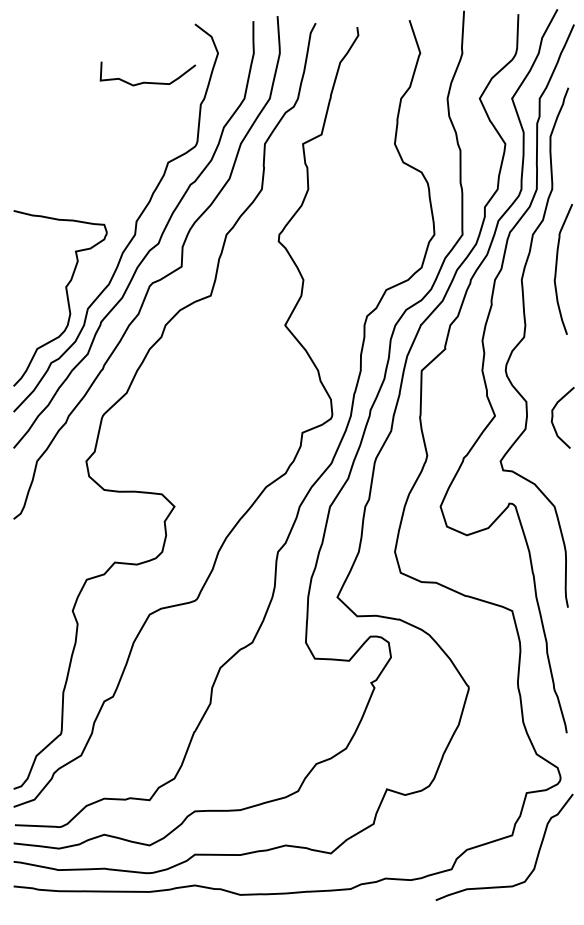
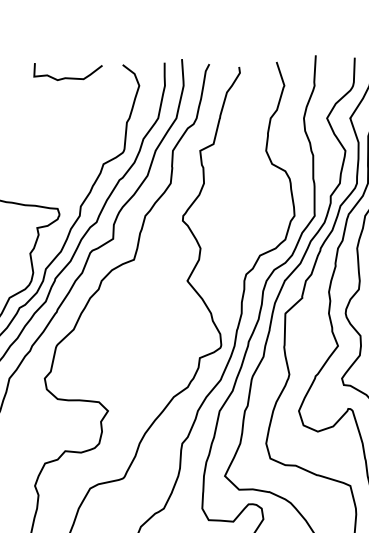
curve: (145, 81) -> (66, 77), moved

